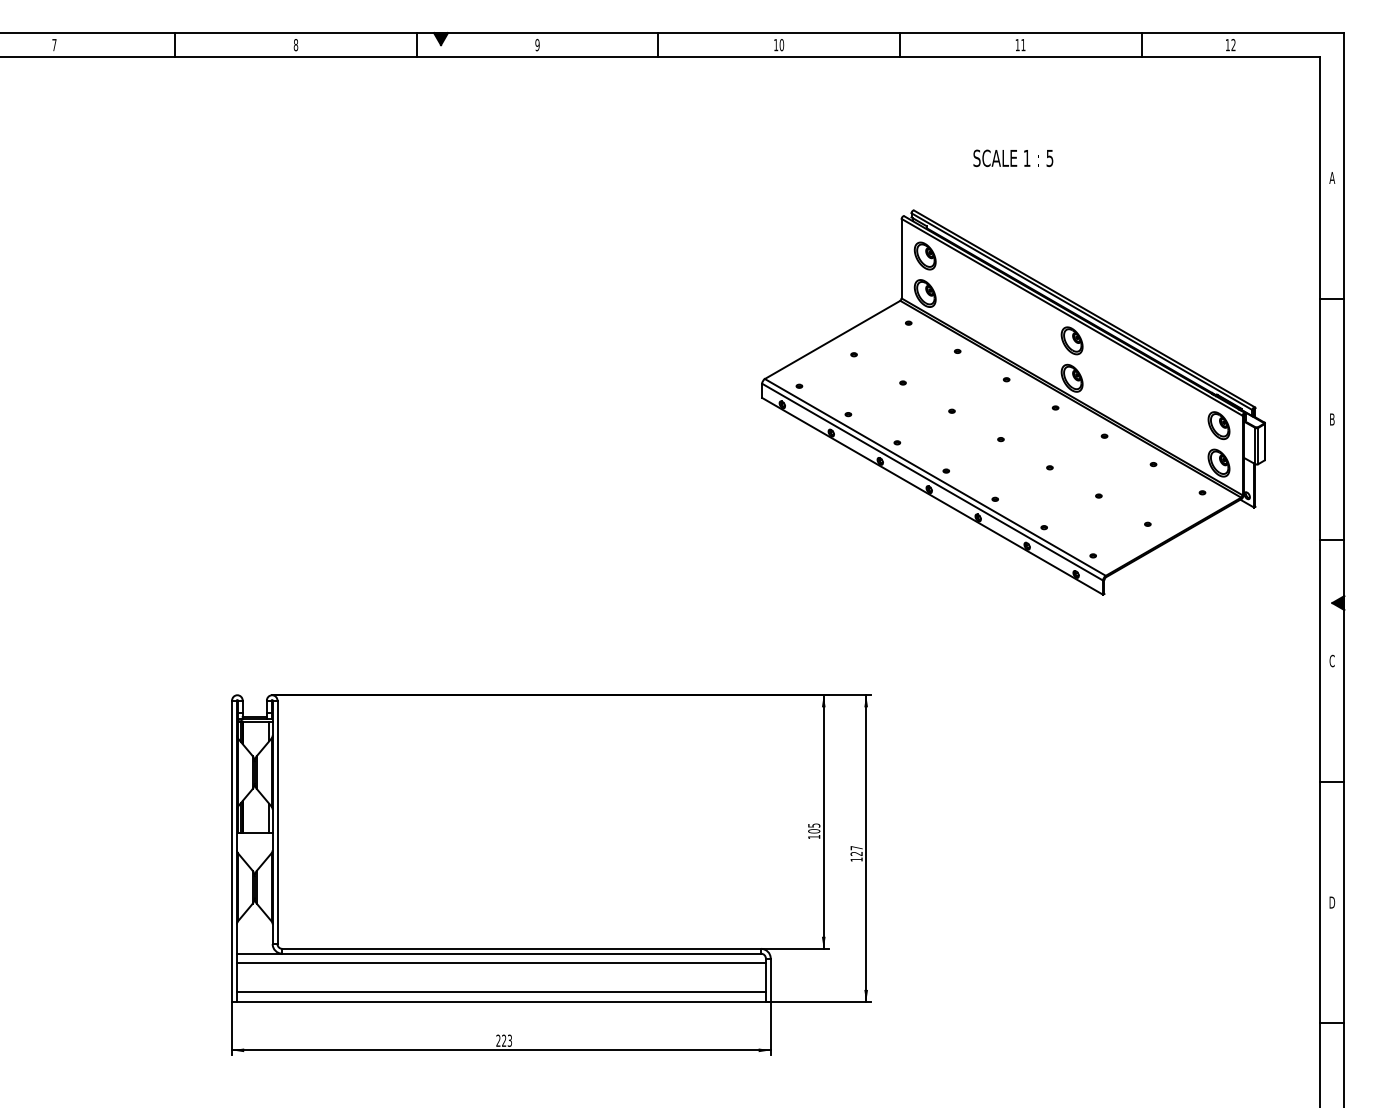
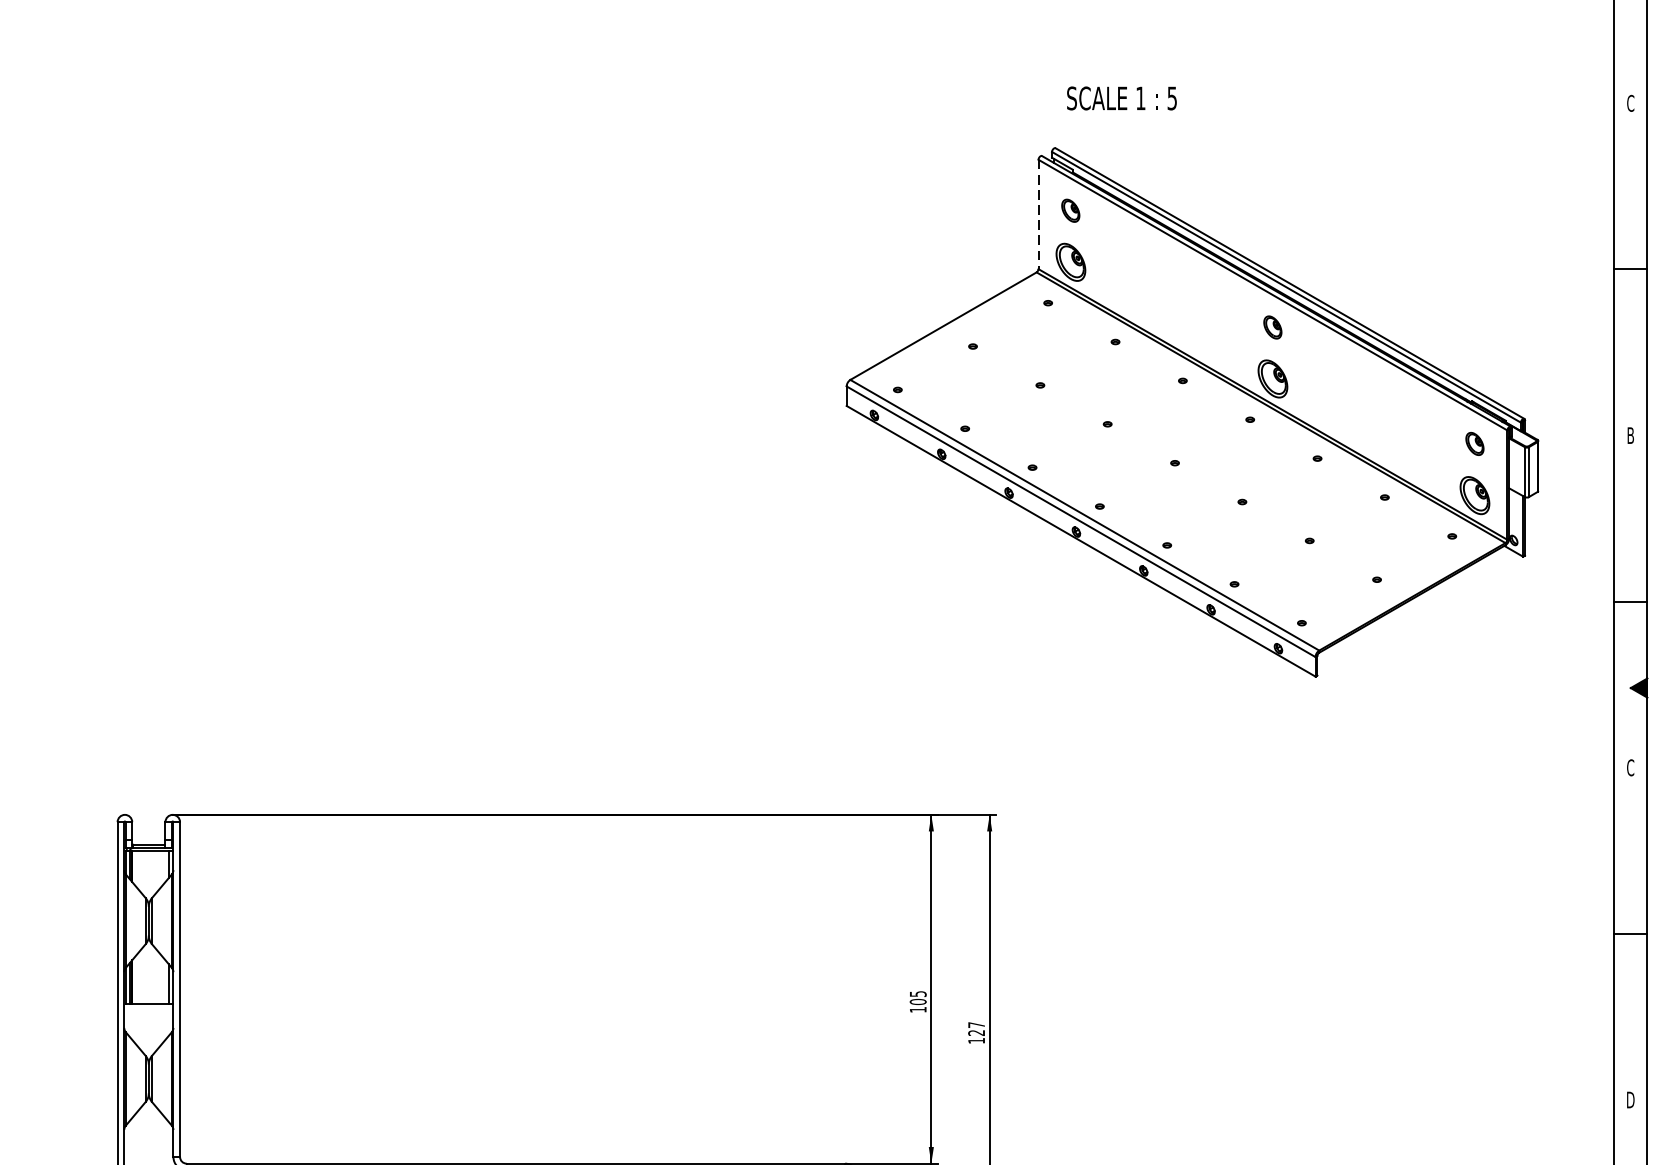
text: (1013, 158) -> (1122, 98), moved
text: (1332, 177) -> (1631, 102), A -> C
part: (924, 255) -> (1069, 210), size x0.6
line: (901, 258) -> (1038, 214), solid -> dashed
part: (1071, 340) -> (1272, 326), size x0.6
part: (1218, 425) -> (1474, 443), size x0.6

